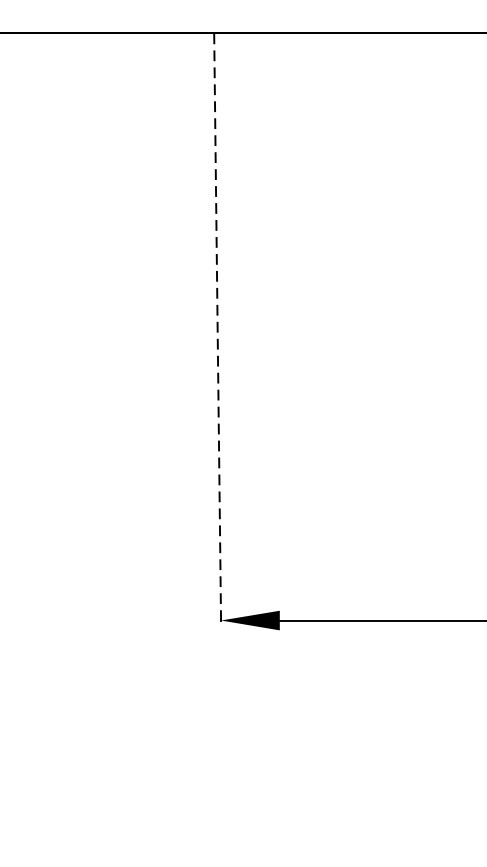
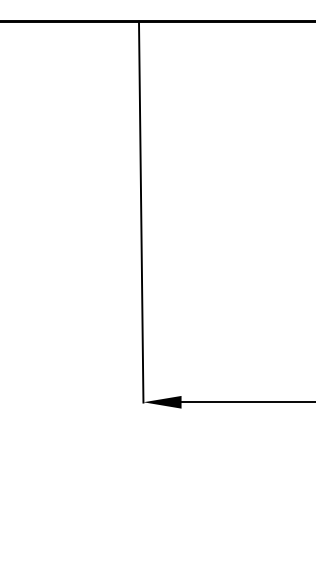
line: (218, 327) -> (141, 212), dashed -> solid

